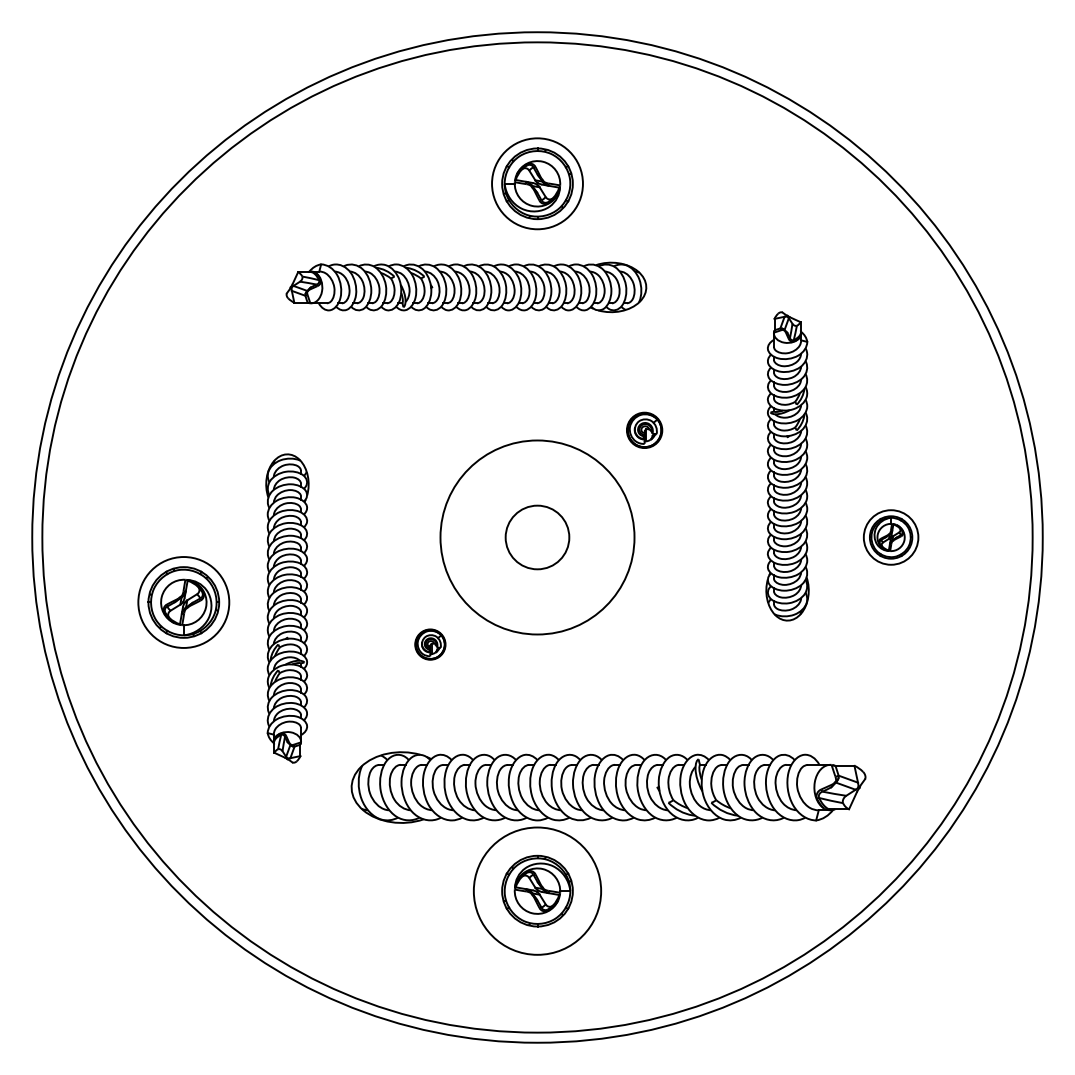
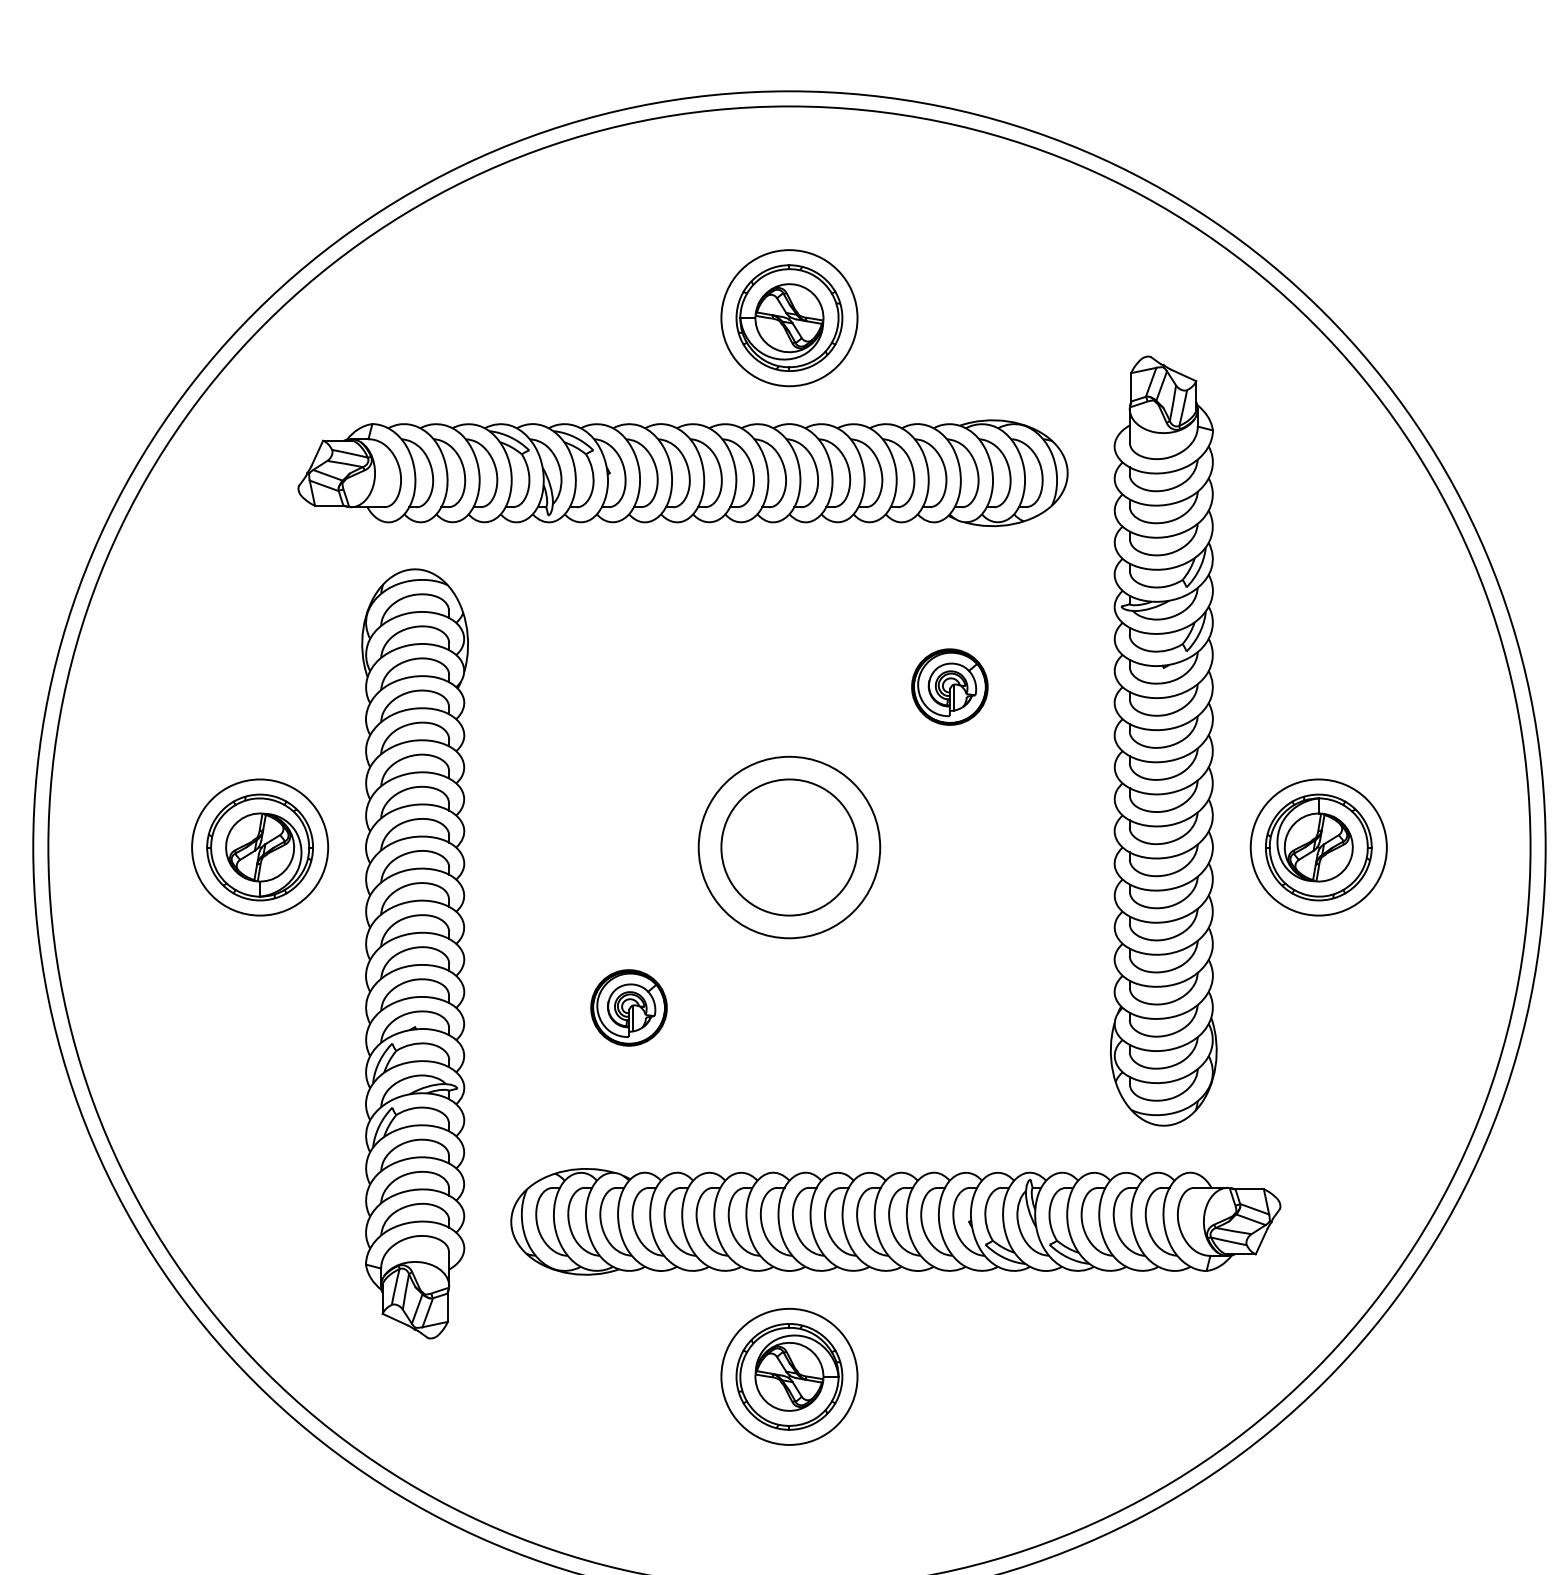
part: (466, 287) -> (683, 473), size x1.43
part: (644, 430) -> (949, 687), size x1.43
part: (787, 466) -> (1163, 741), size x1.67
circle: (537, 537) -> (789, 847), size x0.62
circle: (537, 537) -> (789, 847), size x1.43
part: (890, 537) -> (1317, 847), size x1.67
part: (183, 602) -> (259, 847), moved
part: (287, 608) -> (415, 953), size x1.67
part: (430, 644) -> (629, 1007), size x1.67
circle: (537, 890) -> (789, 1375), size x0.71

